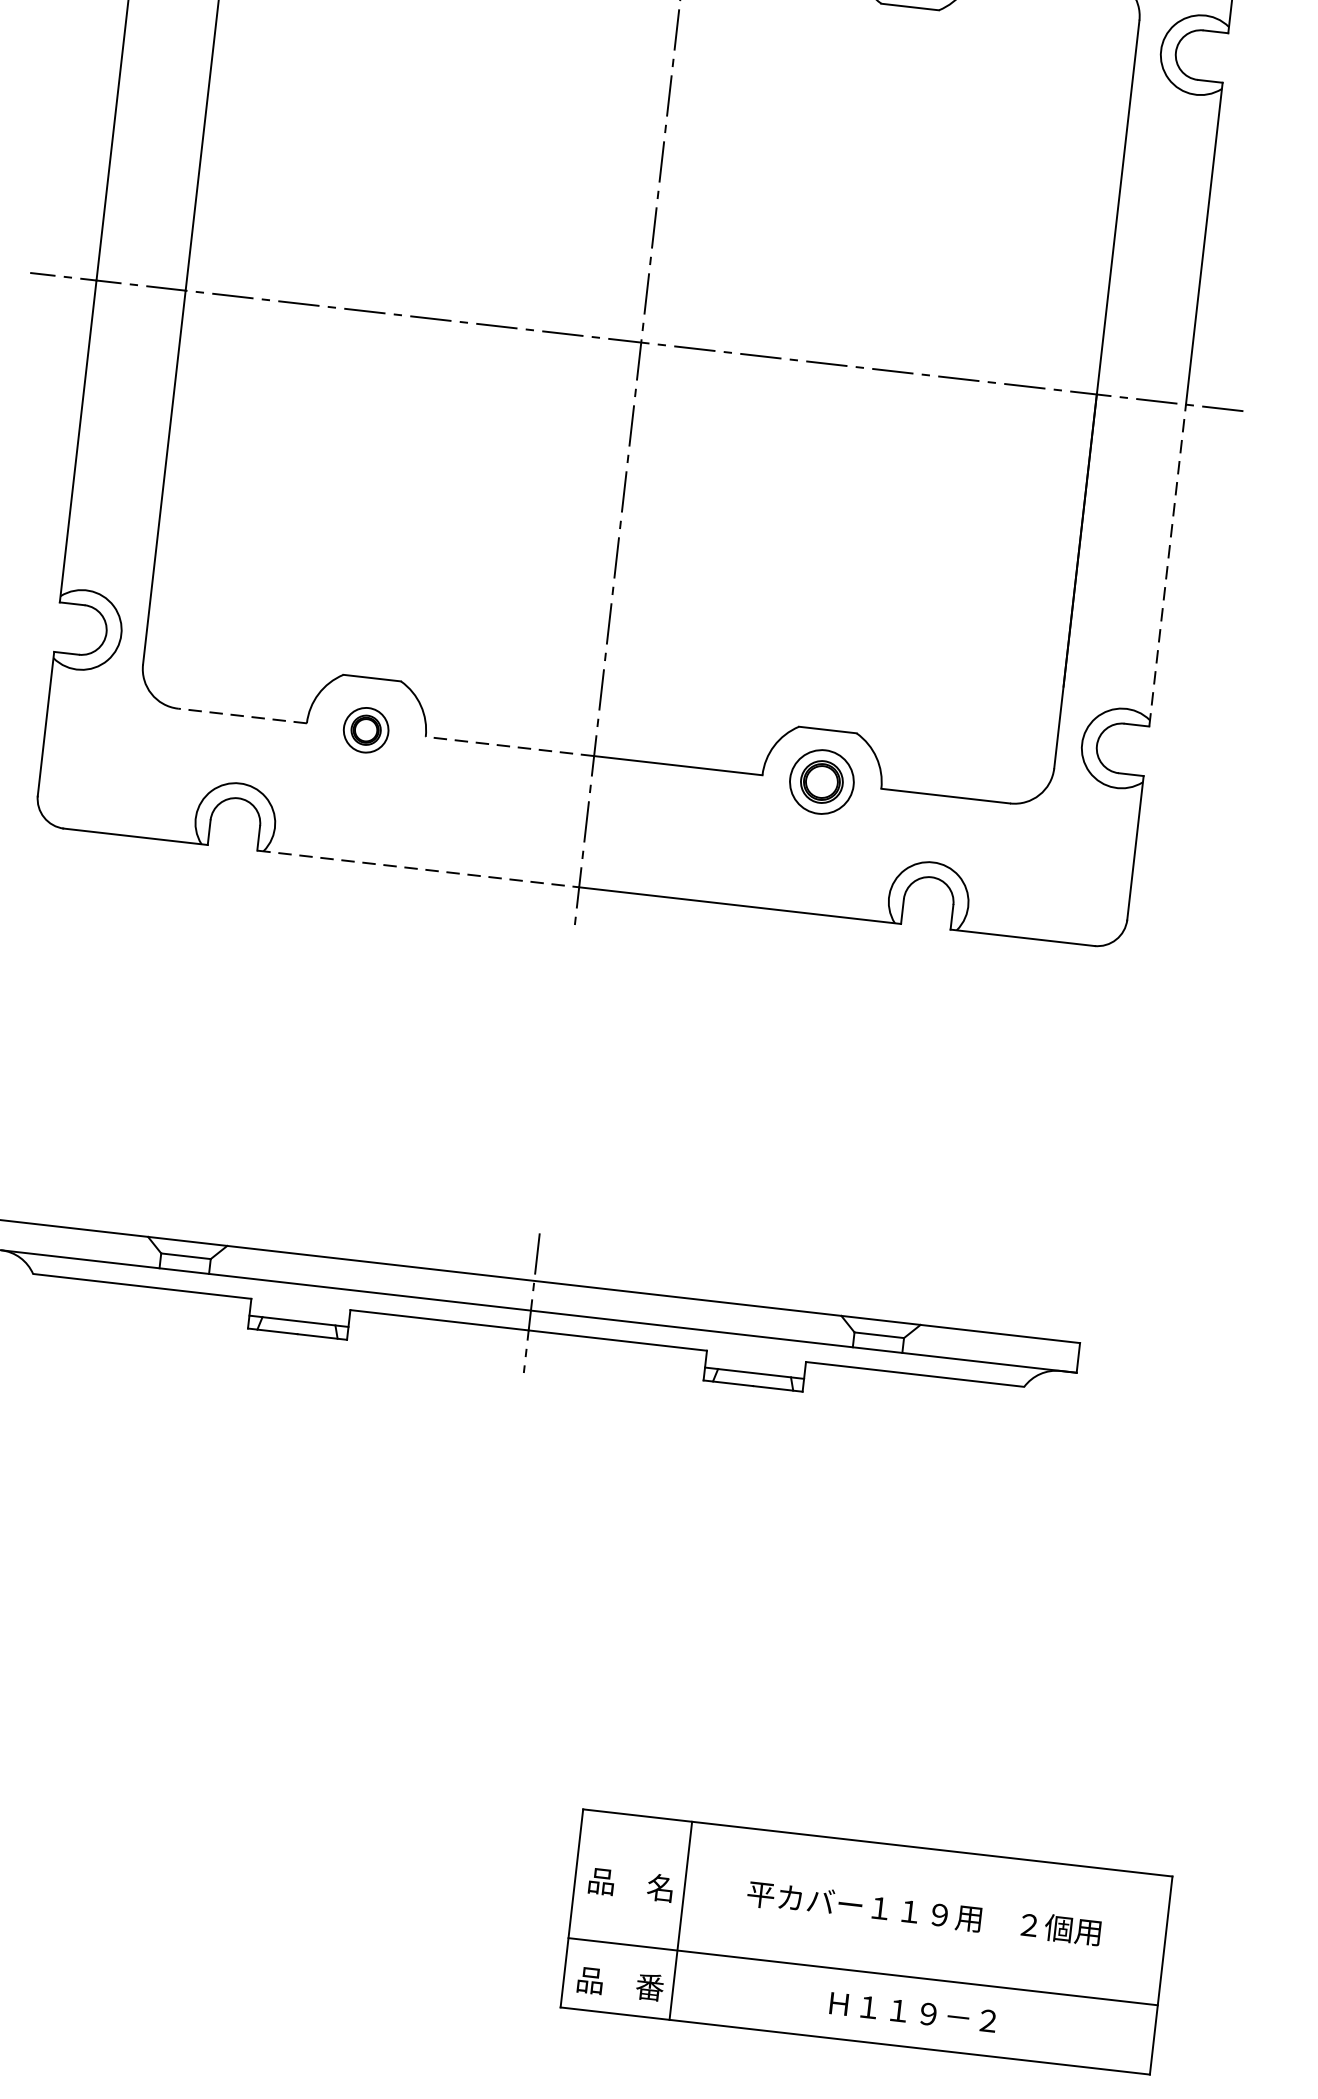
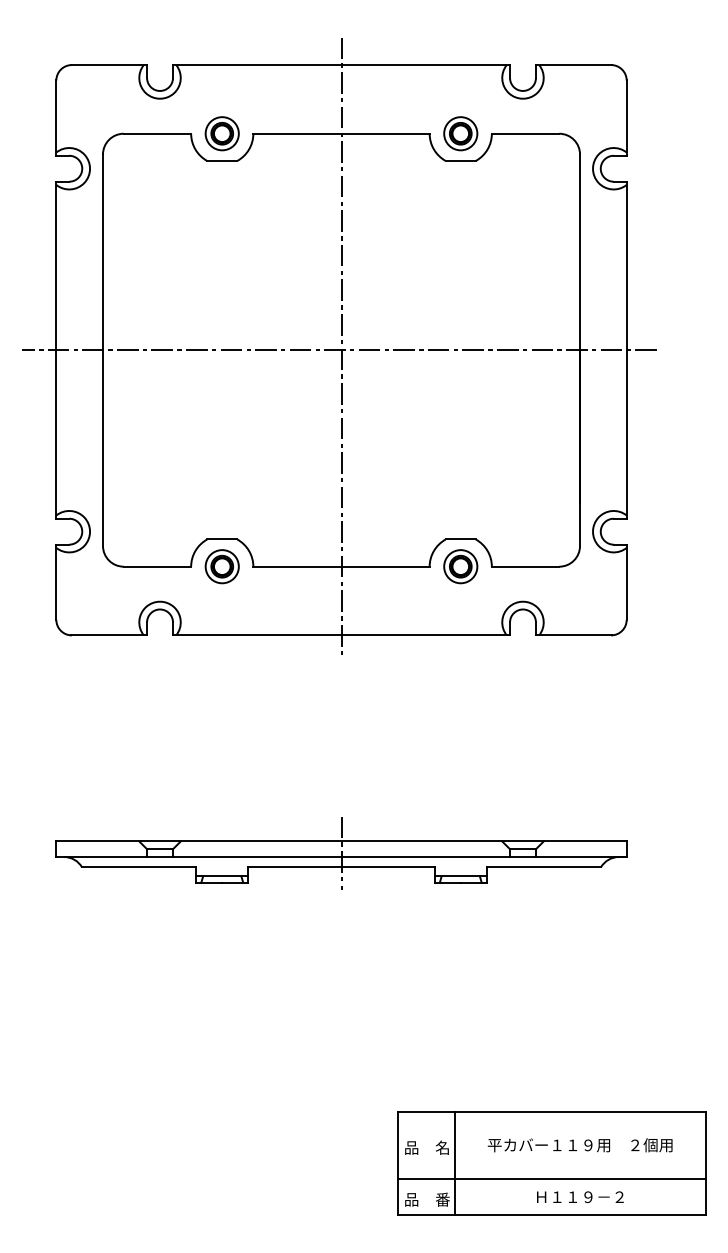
line: (1167, 563) -> (626, 433), dashed -> solid
line: (242, 715) -> (157, 566), dashed -> solid
part: (364, 729) -> (221, 566), size x1.43
line: (508, 745) -> (296, 566), dashed -> solid
line: (418, 869) -> (257, 635), dashed -> solid

